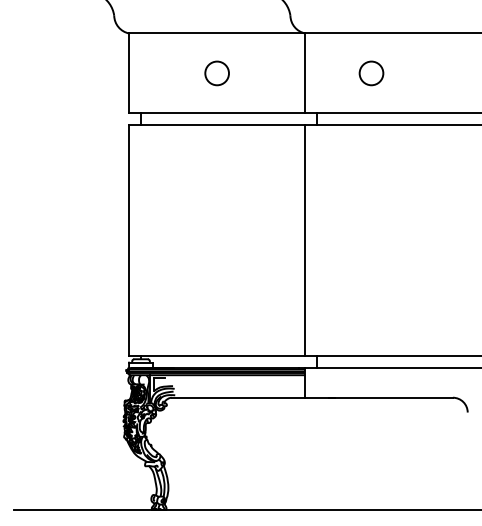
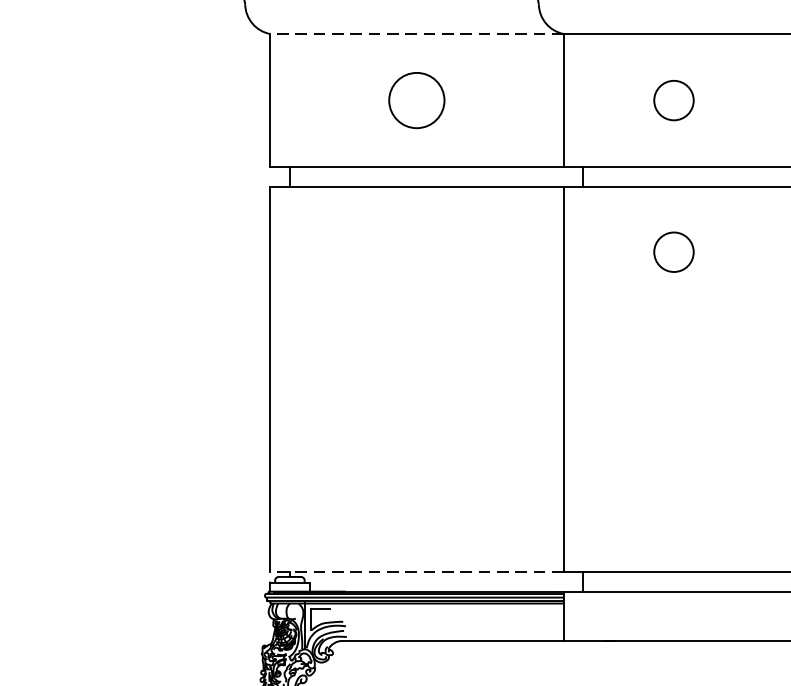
line: (216, 33) -> (415, 34), solid -> dashed
circle: (216, 73) -> (415, 100), size x1.4
circle: (371, 164) -> (673, 252), added
line: (216, 356) -> (415, 572), solid -> dashed

